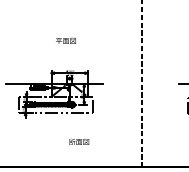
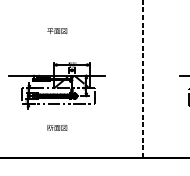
text: (66, 40) -> (57, 30), moved
text: (79, 141) -> (57, 127), moved

